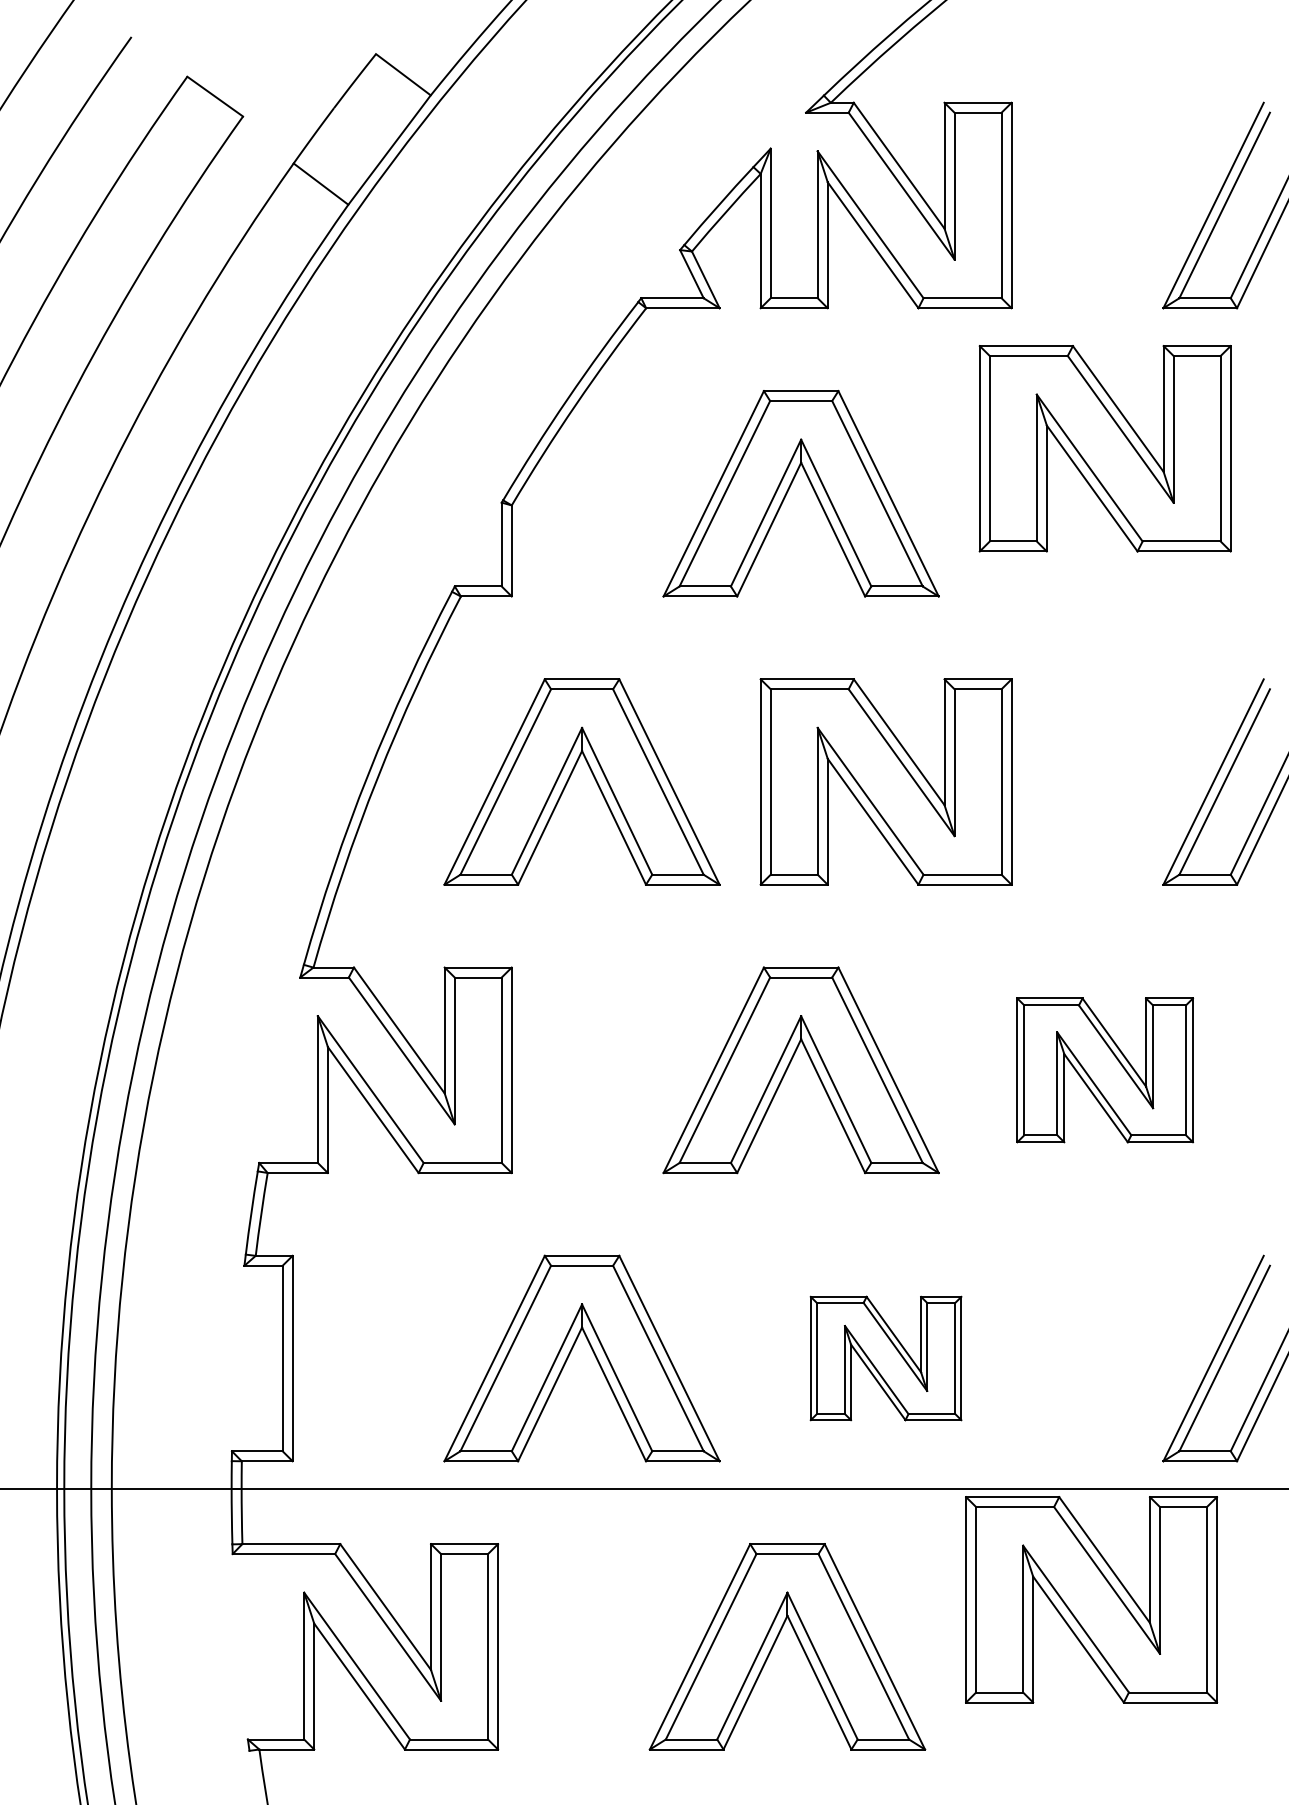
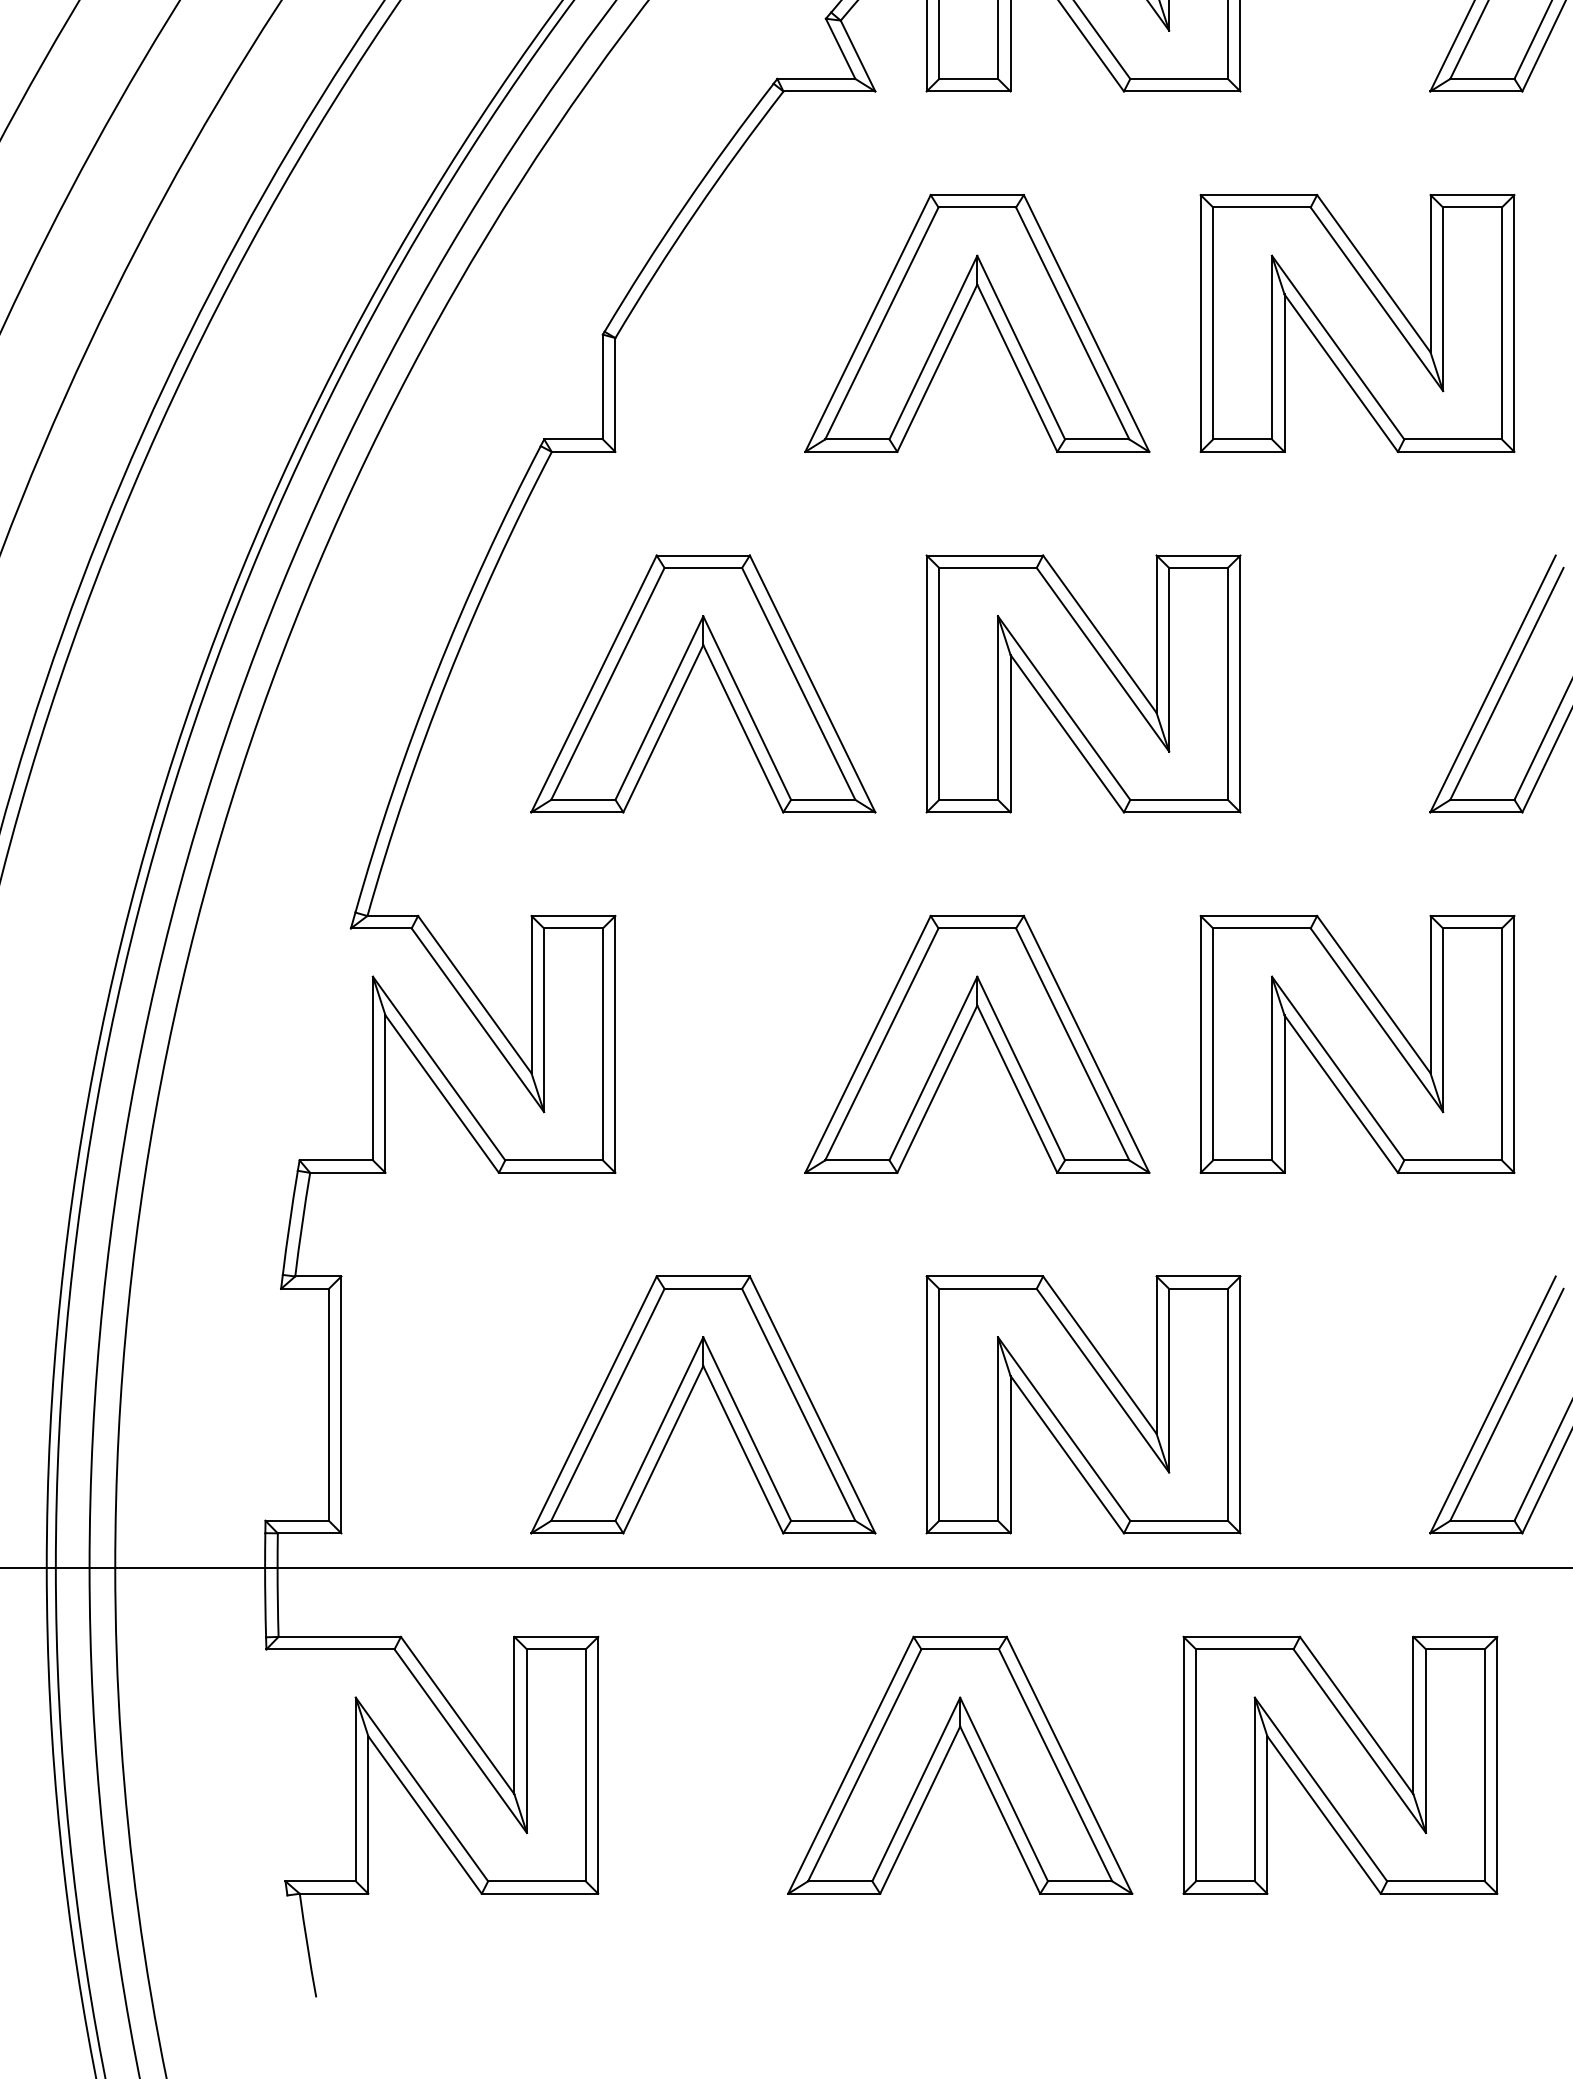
part: (1104, 448) -> (1356, 323), moved
part: (1104, 1070) -> (1356, 1044), size x1.43
part: (885, 1358) -> (1082, 1404), size x1.67
part: (1091, 1599) -> (1340, 1764), moved

